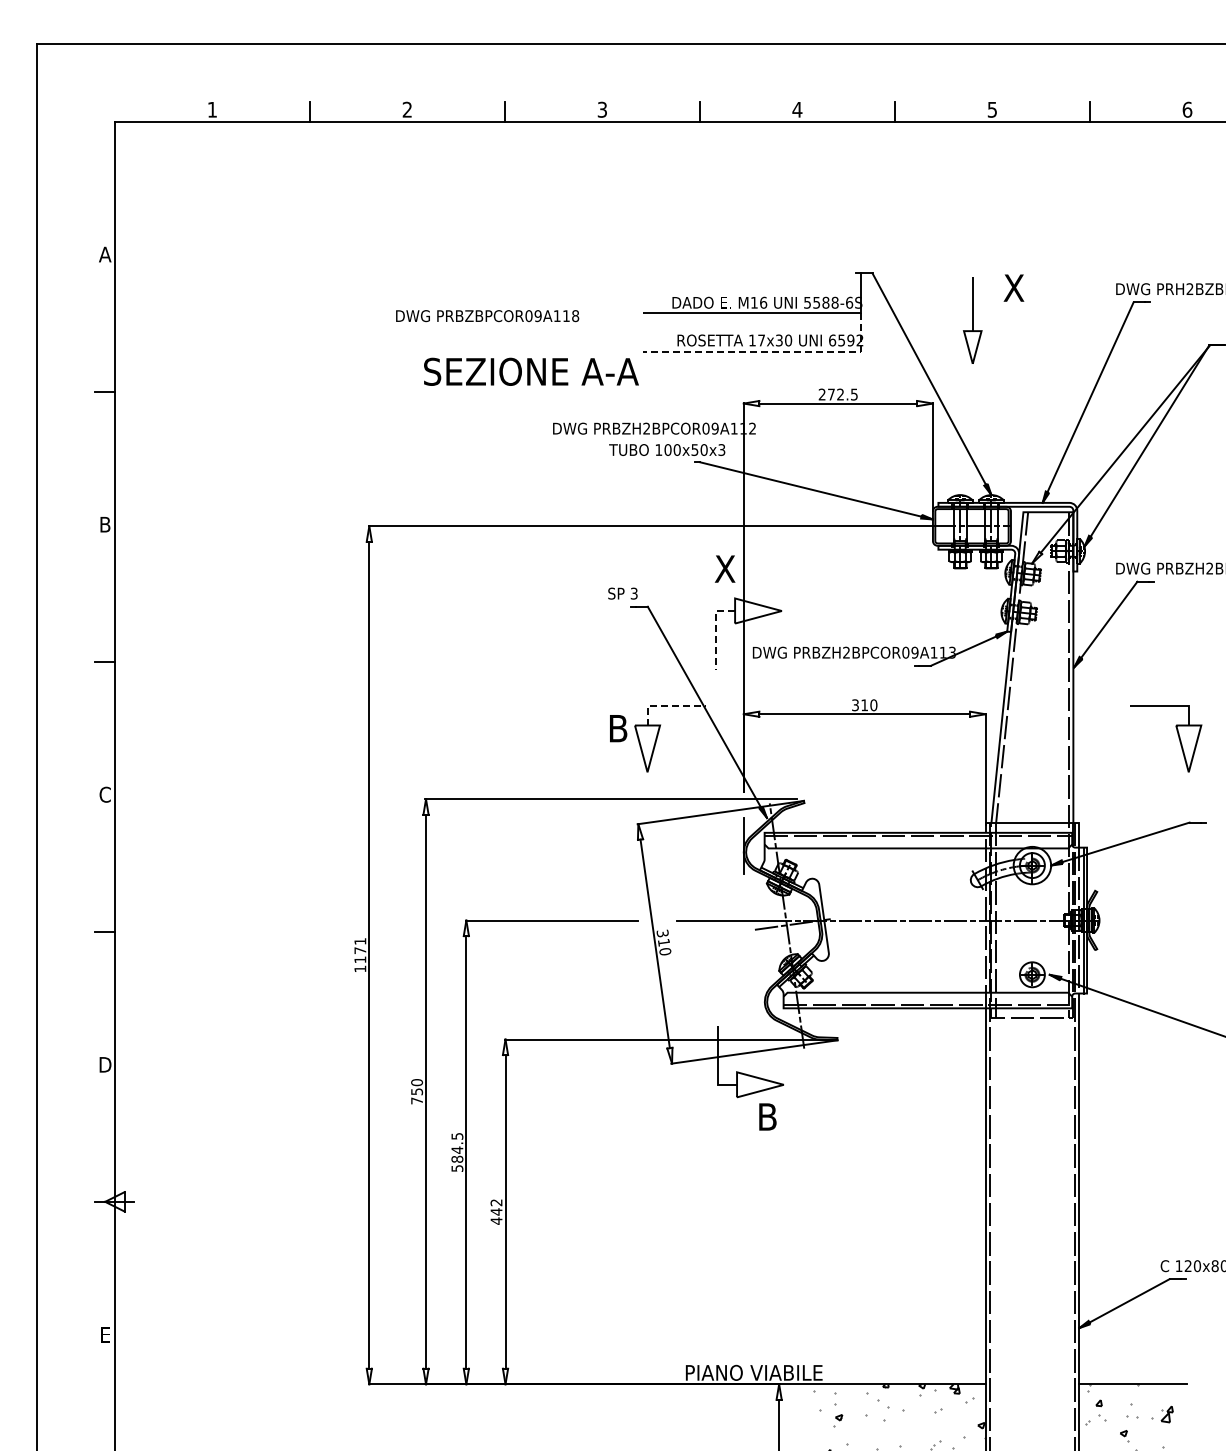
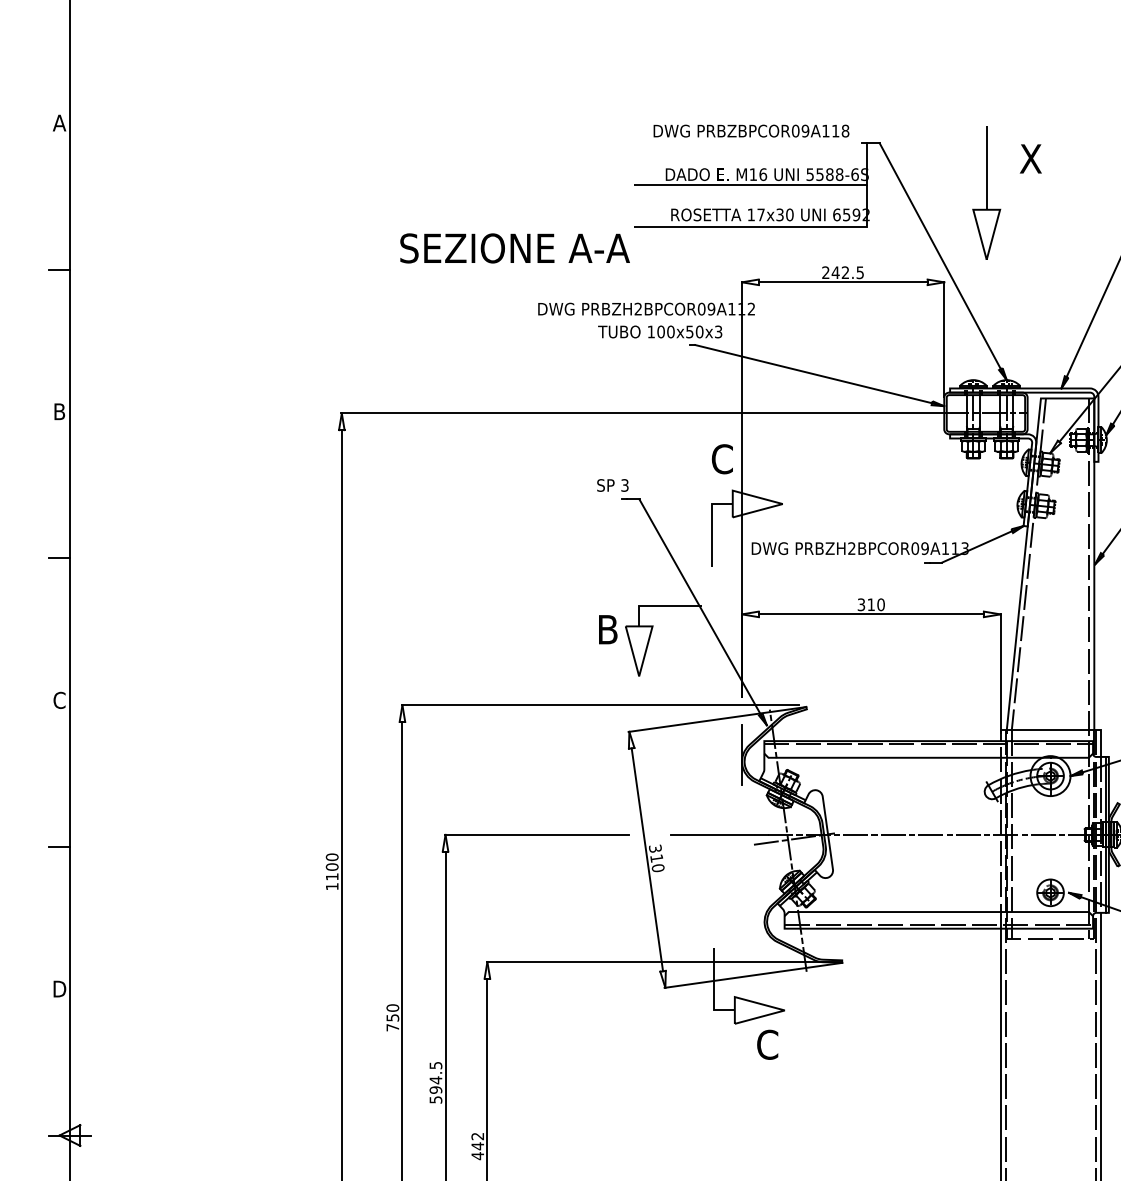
text: (487, 316) -> (751, 131), moved
part: (972, 320) -> (986, 193), size x1.43
line: (771, 351) -> (771, 226), dashed -> solid
text: (831, 394) -> (835, 272), 272.5 -> 242.5
text: (724, 569) -> (721, 459), X -> C
line: (715, 629) -> (711, 523), dashed -> solid
line: (666, 706) -> (659, 606), dashed -> solid
text: (360, 945) -> (332, 861), 1171 -> 1100
text: (767, 1116) -> (767, 1044), B -> C
text: (457, 1158) -> (436, 1089), 584.5 -> 594.5

